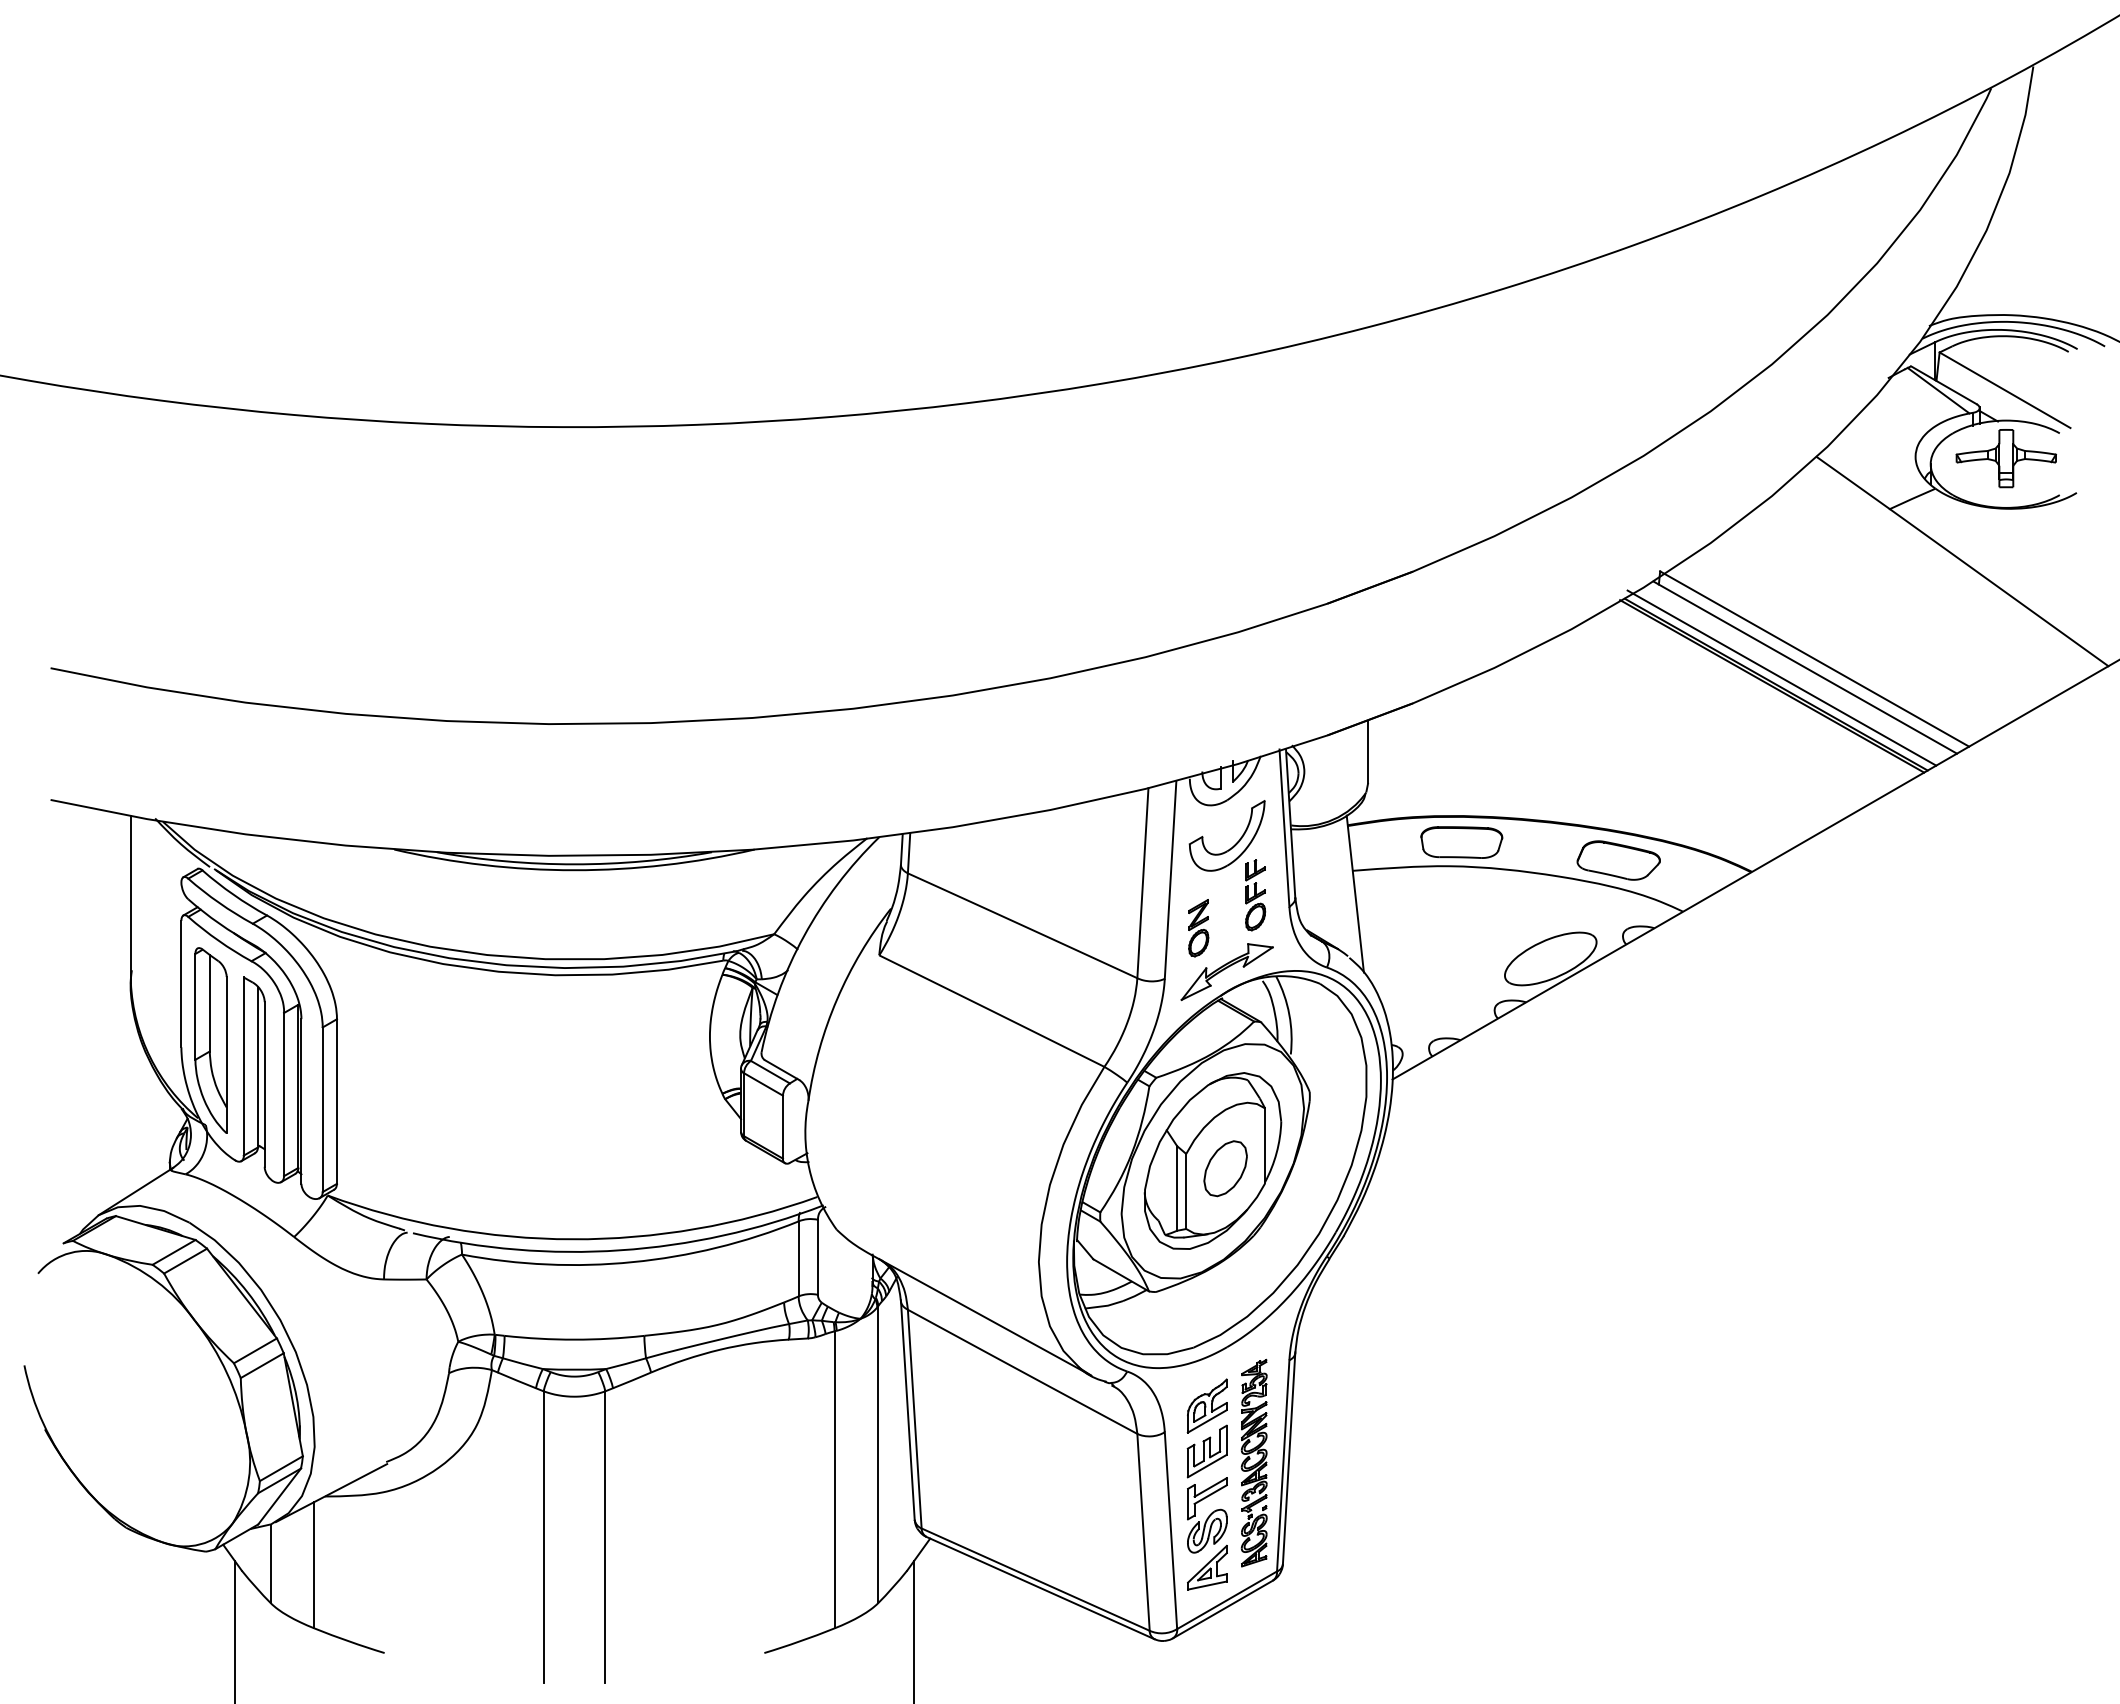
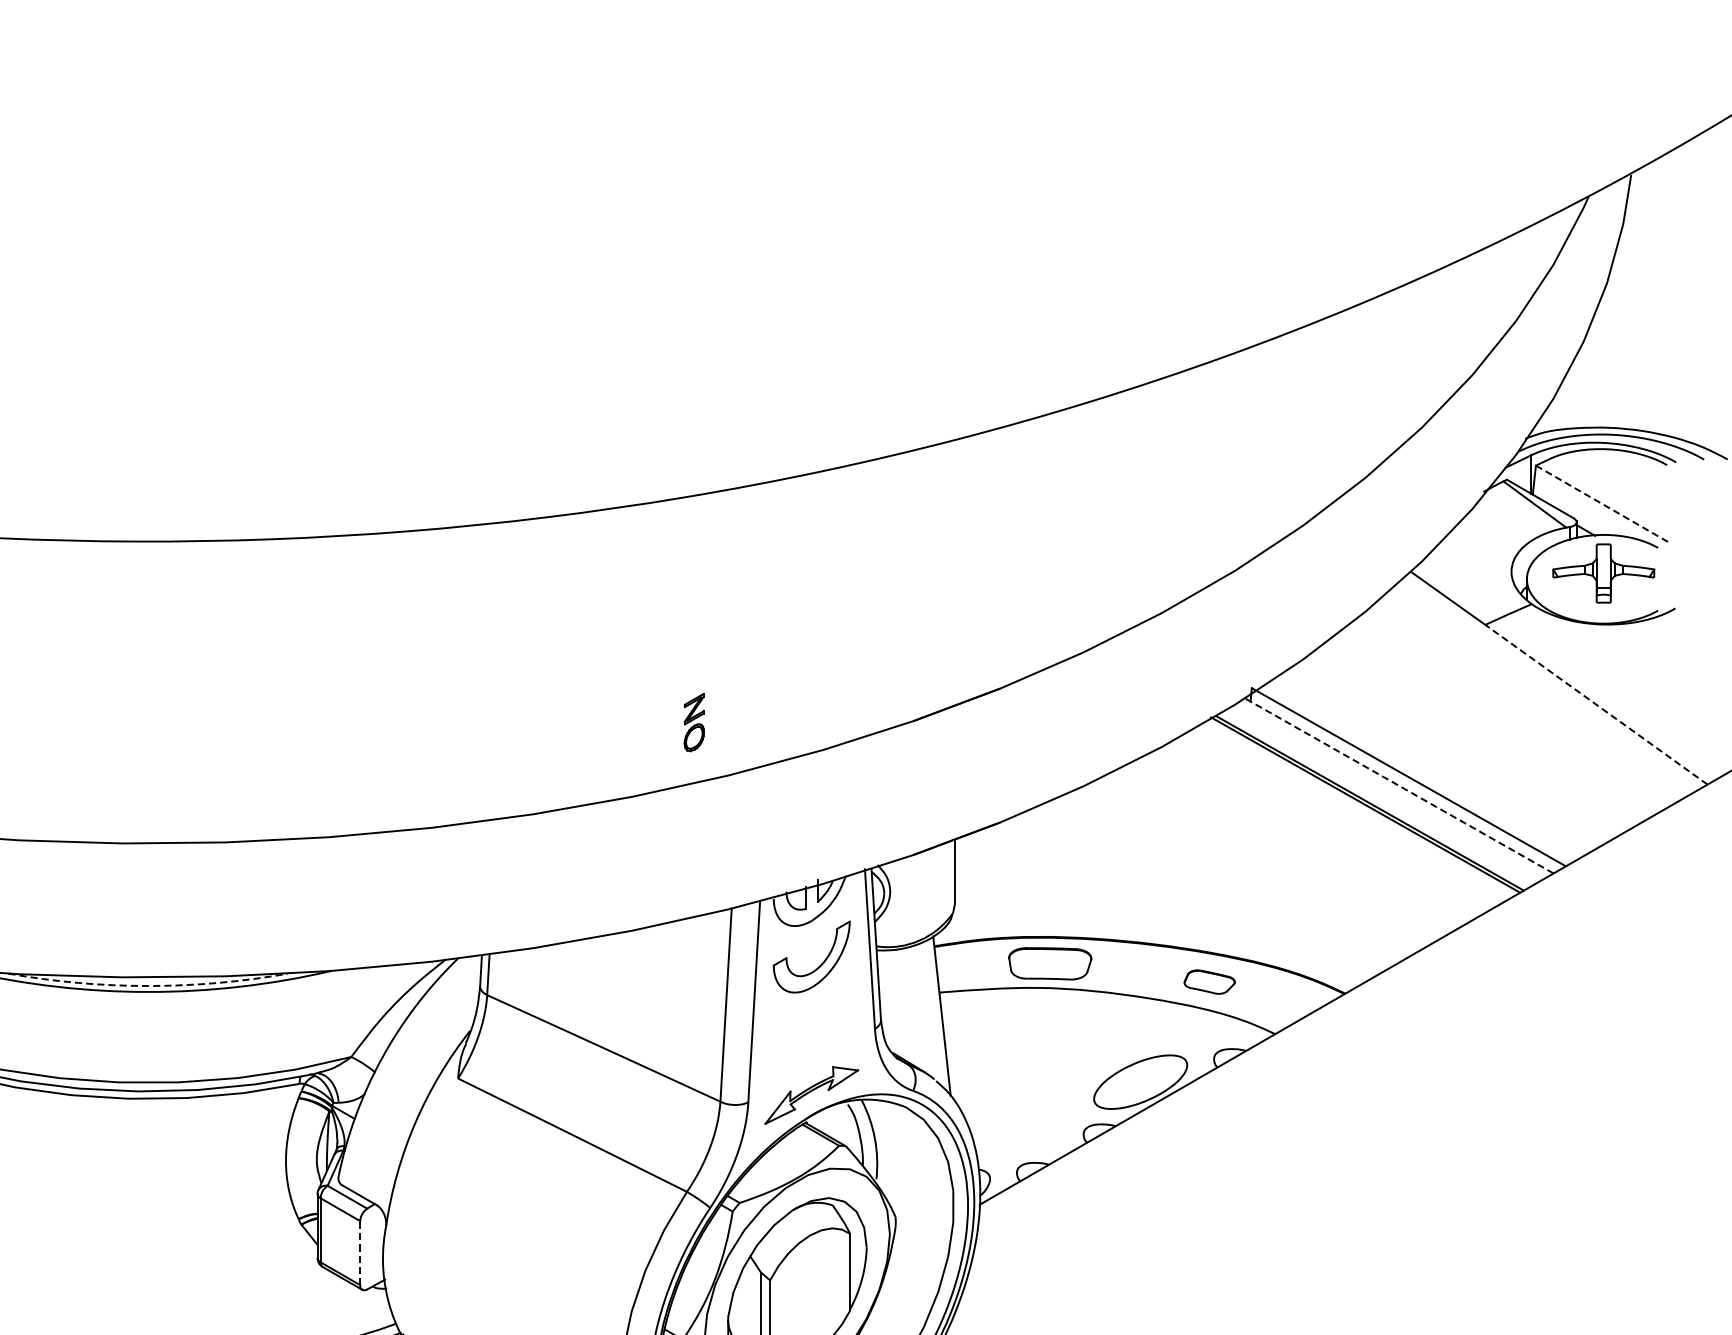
line: (2005, 390) -> (1602, 504), solid -> dashed
line: (1999, 587) -> (1596, 704), solid -> dashed
line: (1804, 667) -> (1398, 785), solid -> dashed
line: (1781, 677) -> (1375, 796), removed
part: (1618, 860) -> (1209, 982), size x0.6
arc: (574, 864) -> (148, 986), solid -> dashed
part: (1255, 895) -> (840, 1017), removed
part: (1198, 928) -> (694, 722), moved
line: (782, 1126) -> (359, 1252), solid -> dashed
part: (1225, 1168) -> (810, 1295), removed

